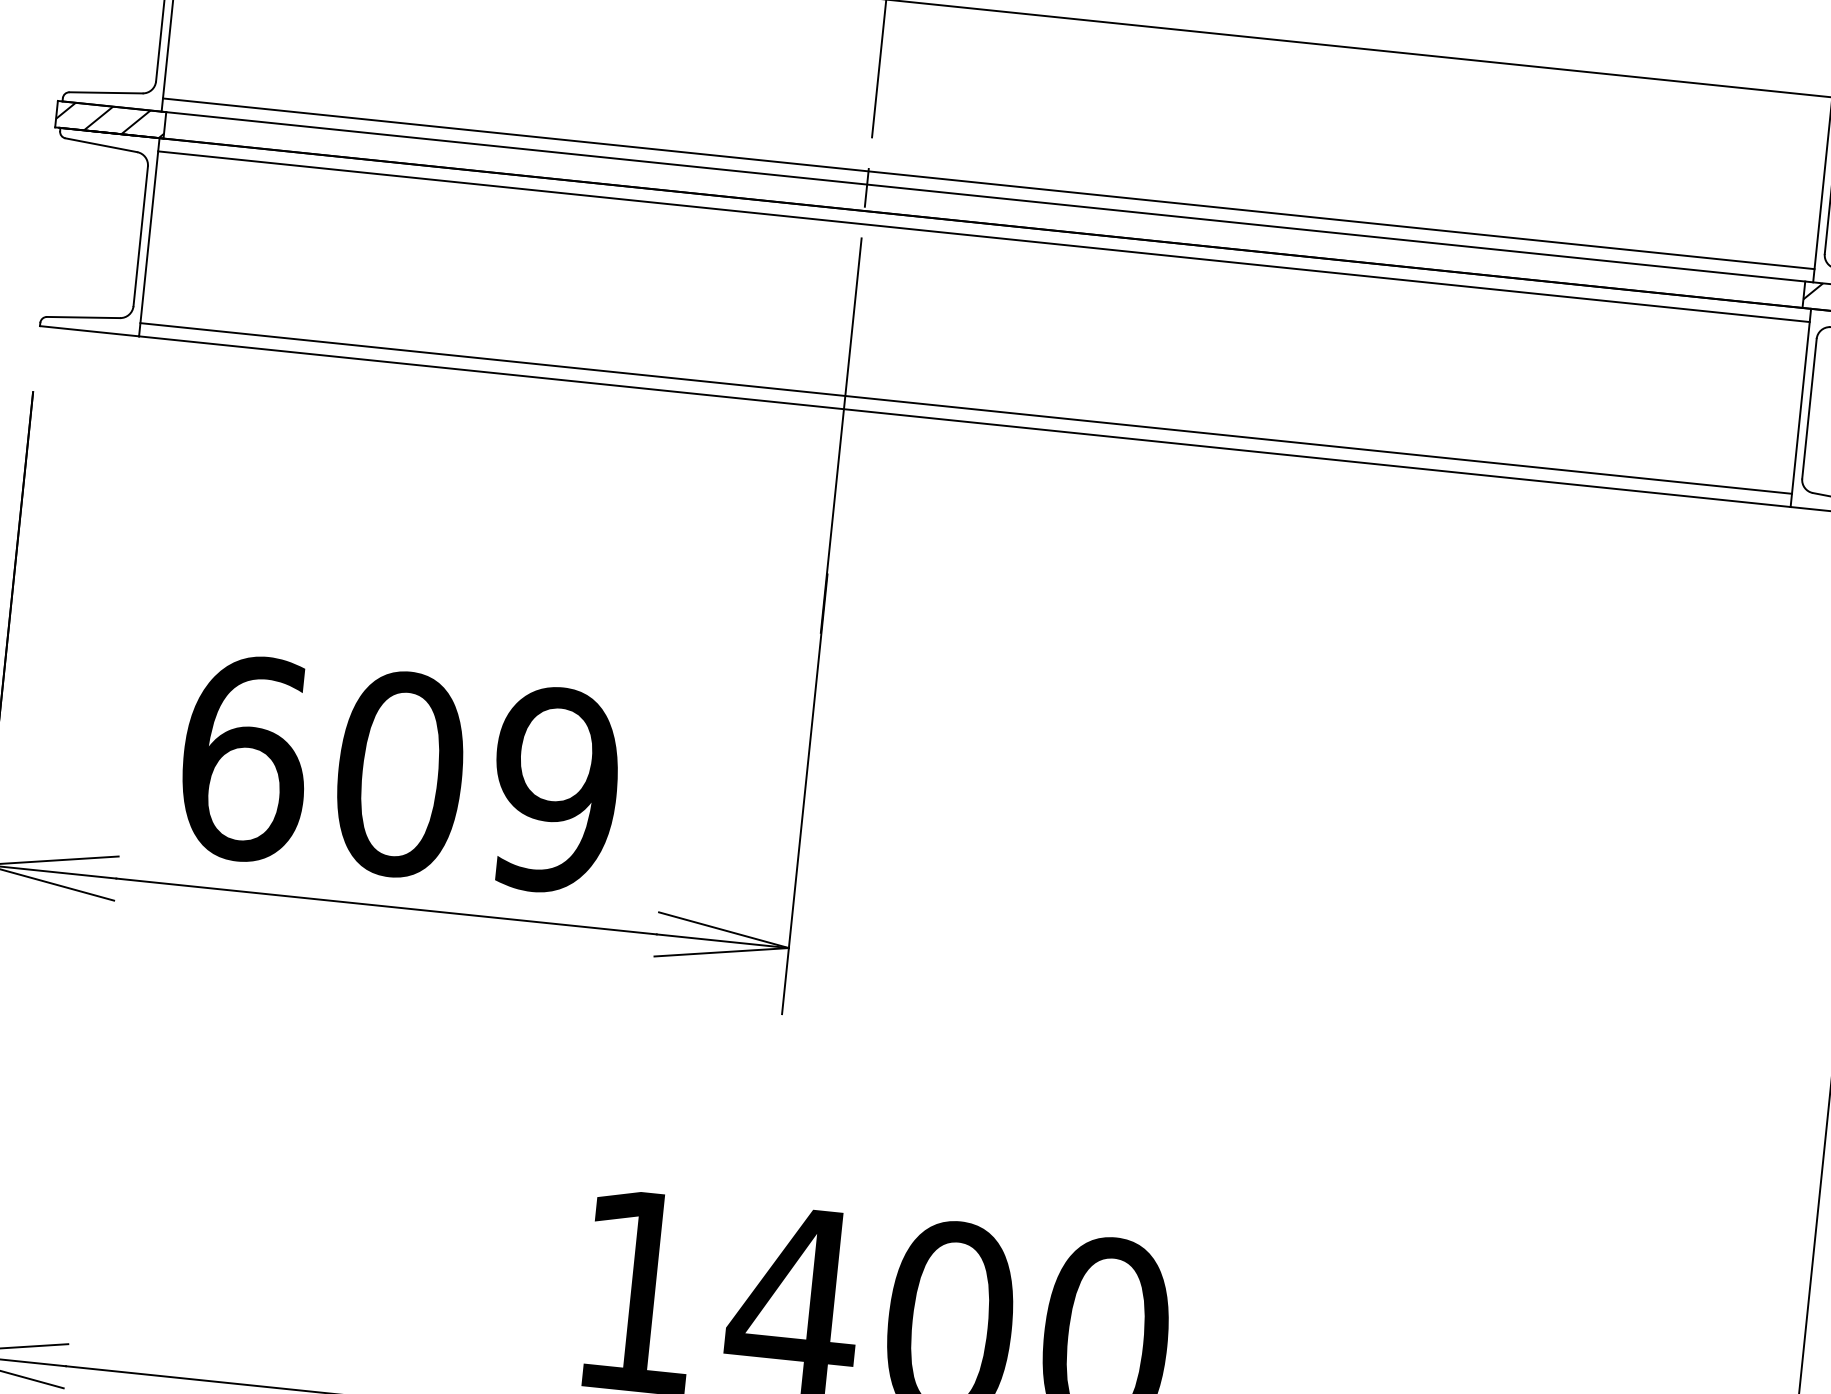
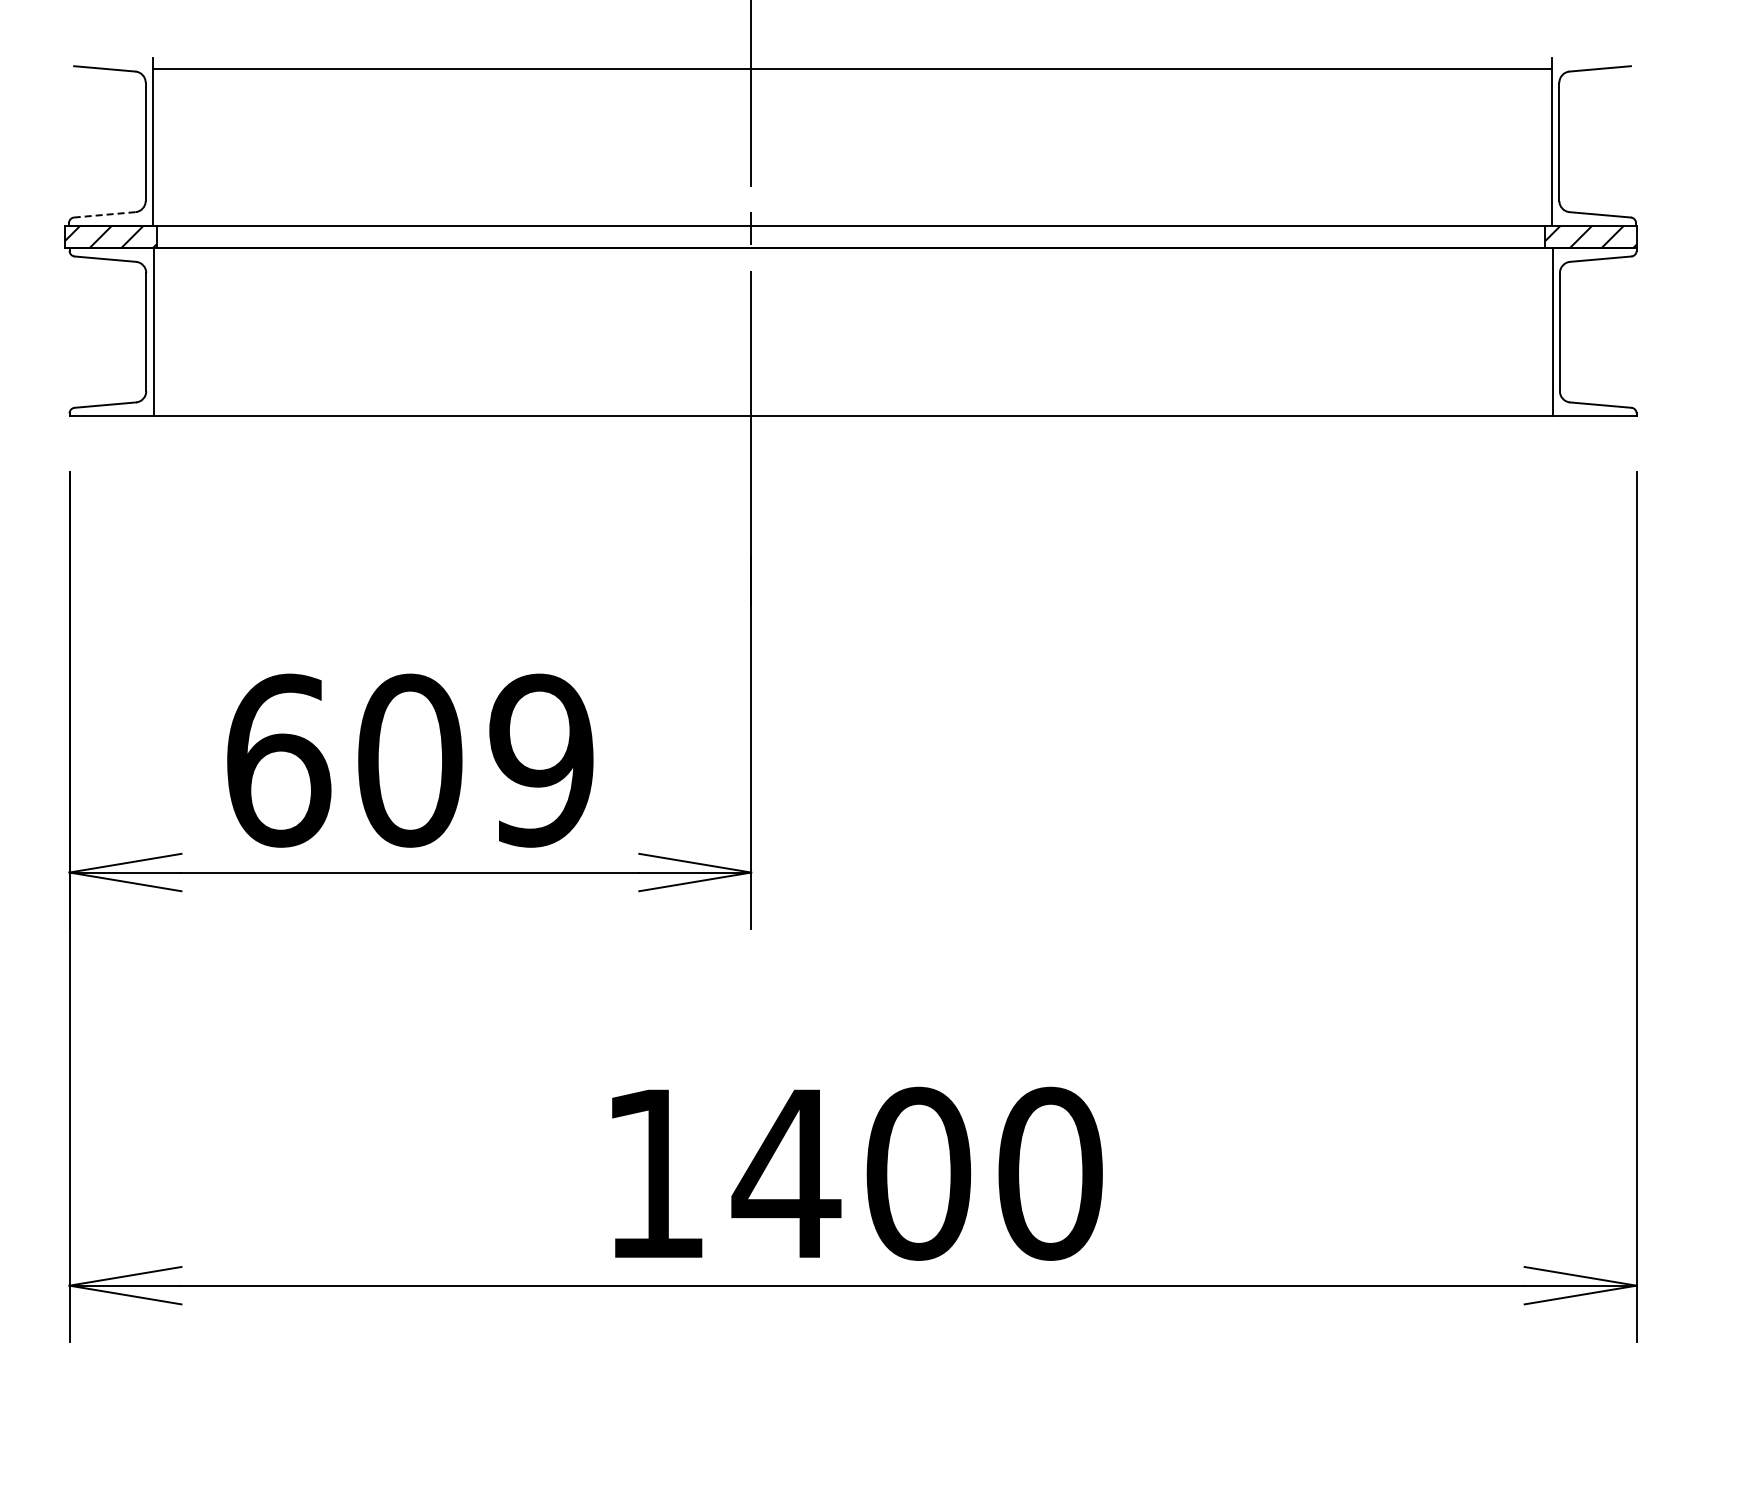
line: (105, 92) -> (104, 214), solid -> dashed
line: (988, 183) -> (852, 214), removed
line: (983, 236) -> (852, 259), removed
line: (965, 407) -> (852, 404), removed

